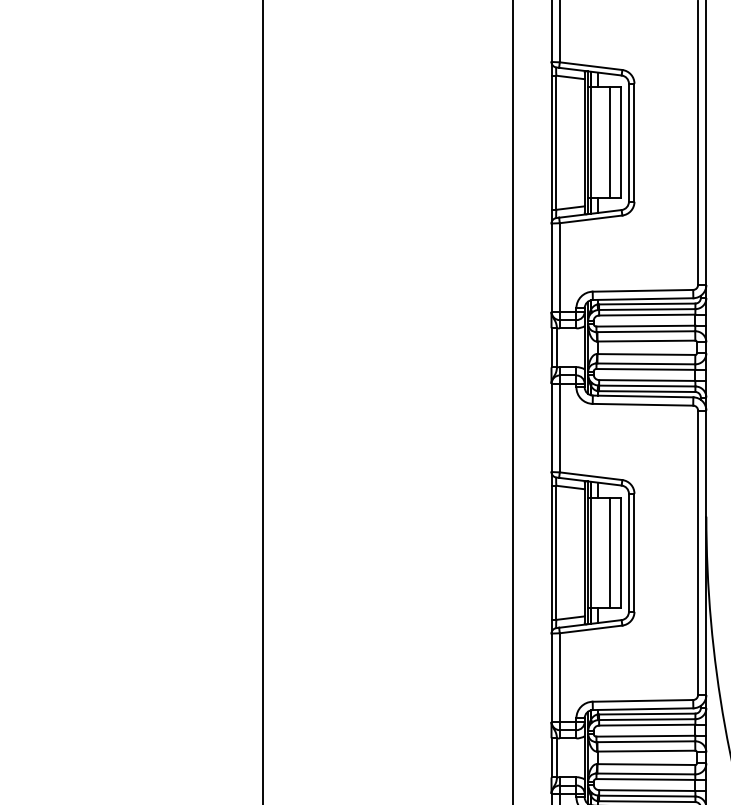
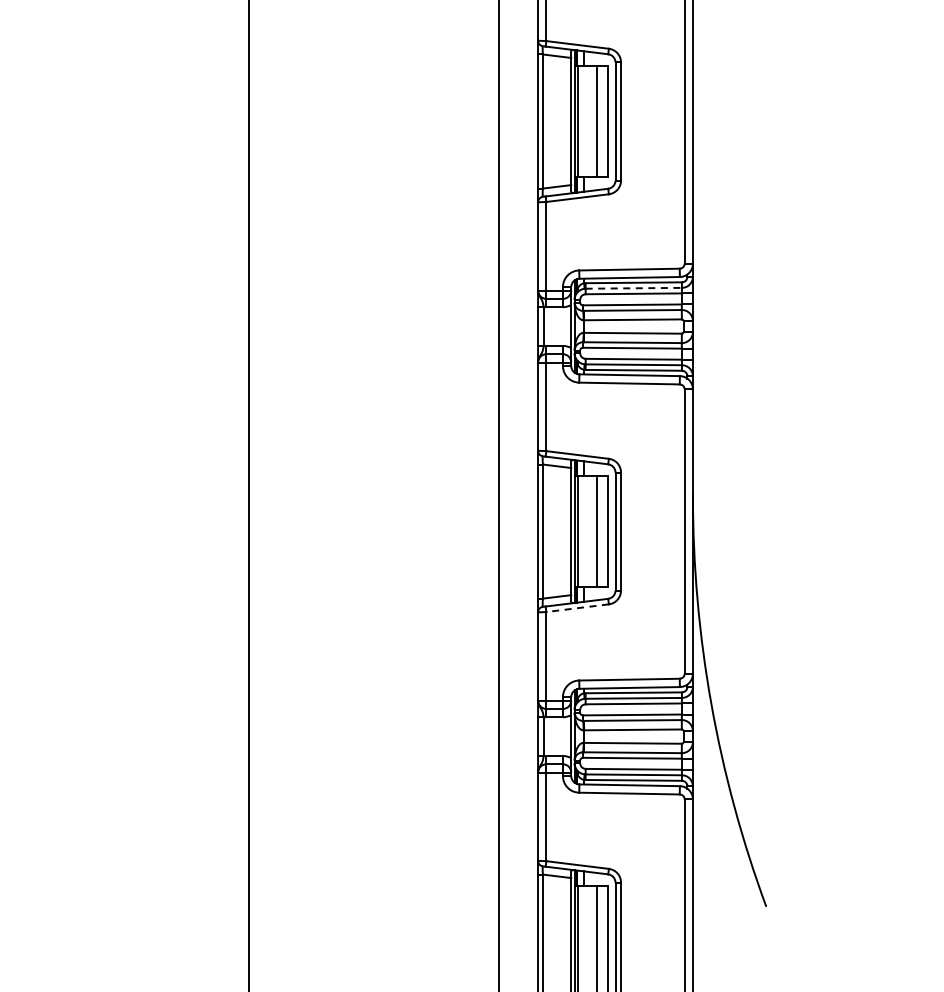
line: (647, 309) -> (634, 288), solid -> dashed
line: (590, 629) -> (577, 608), solid -> dashed

